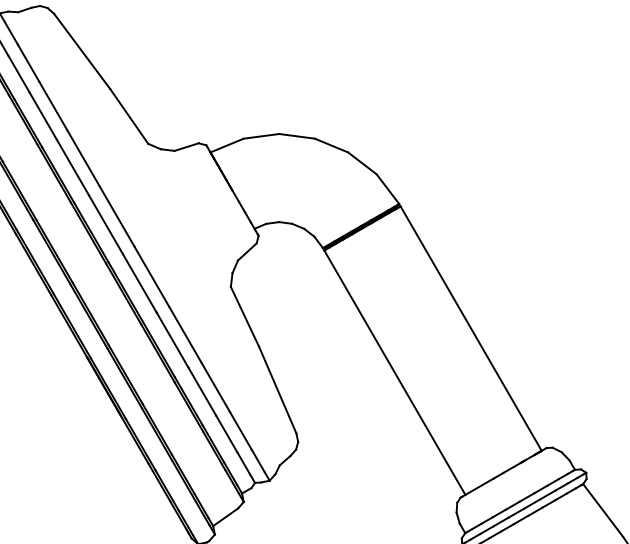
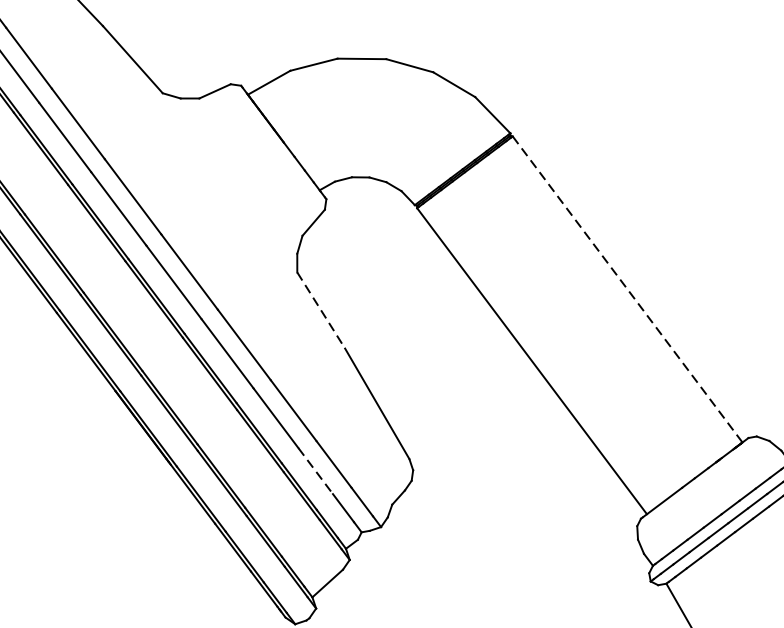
line: (245, 317) -> (321, 311), solid -> dashed
line: (471, 329) -> (628, 290), solid -> dashed
line: (227, 434) -> (316, 471), solid -> dashed

